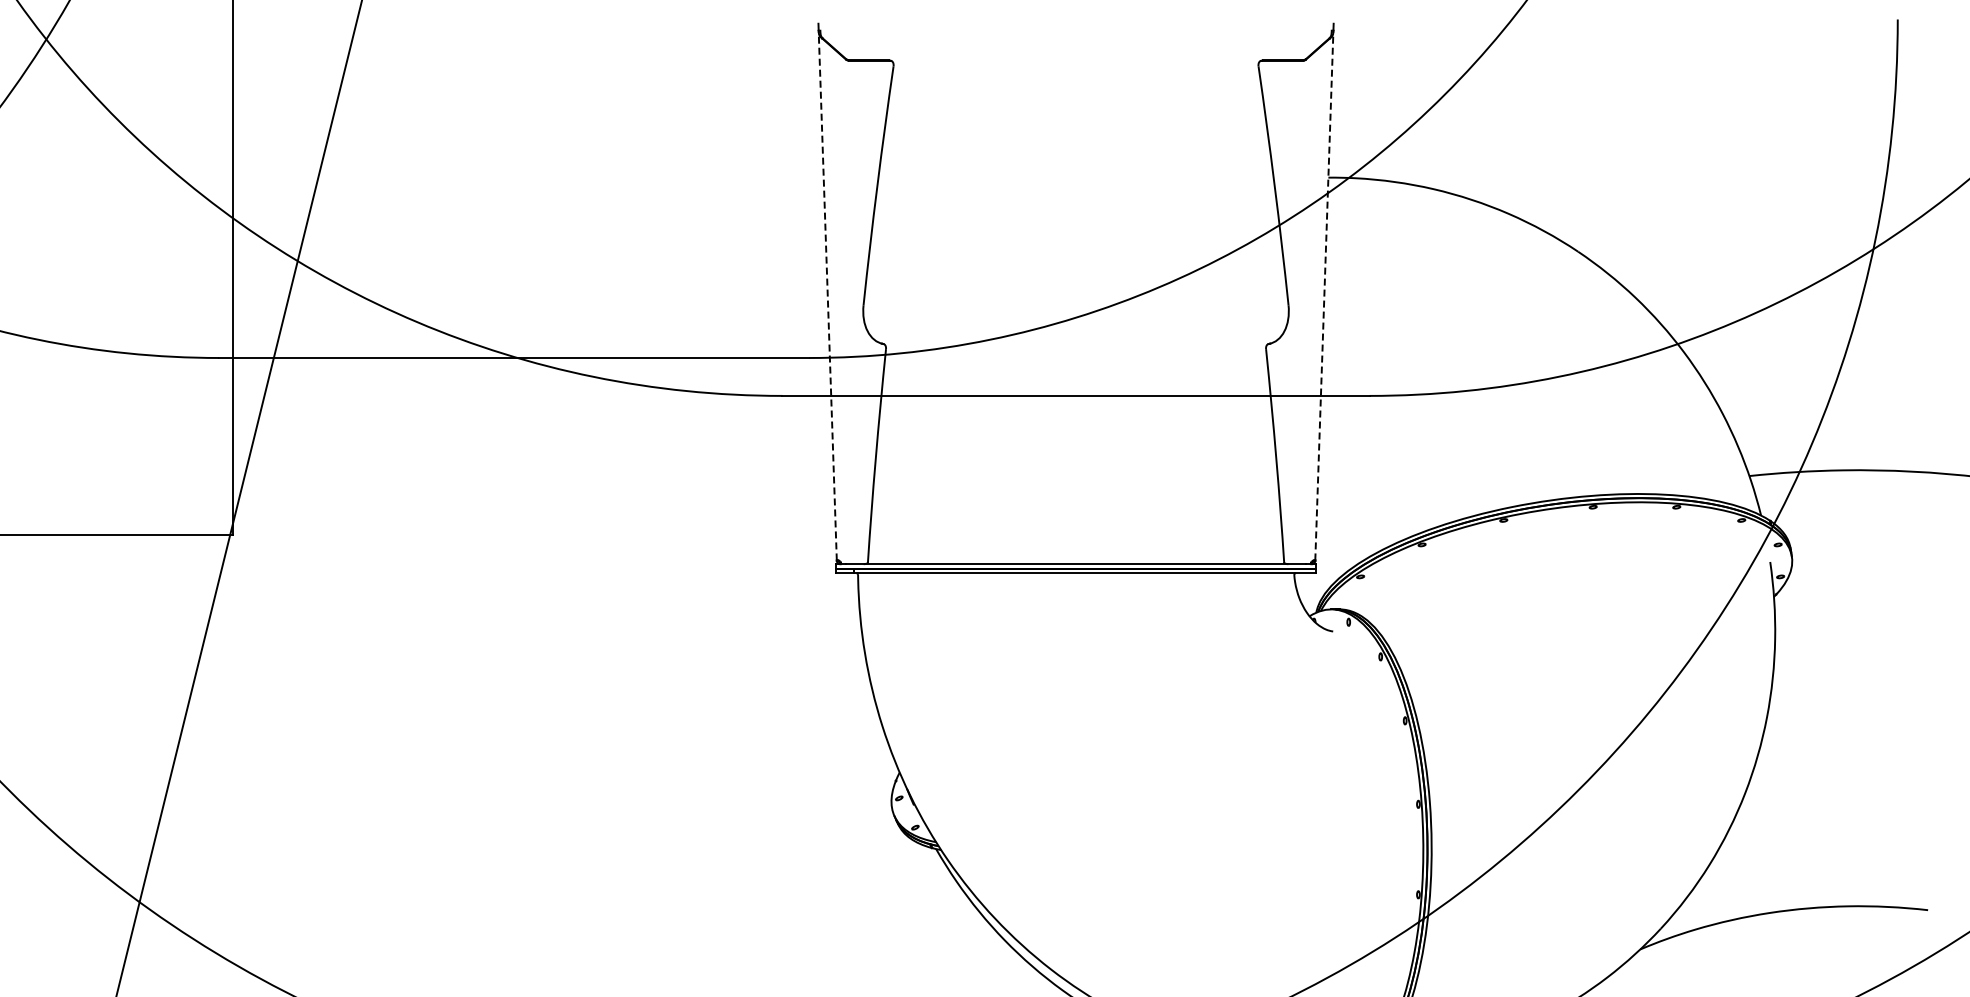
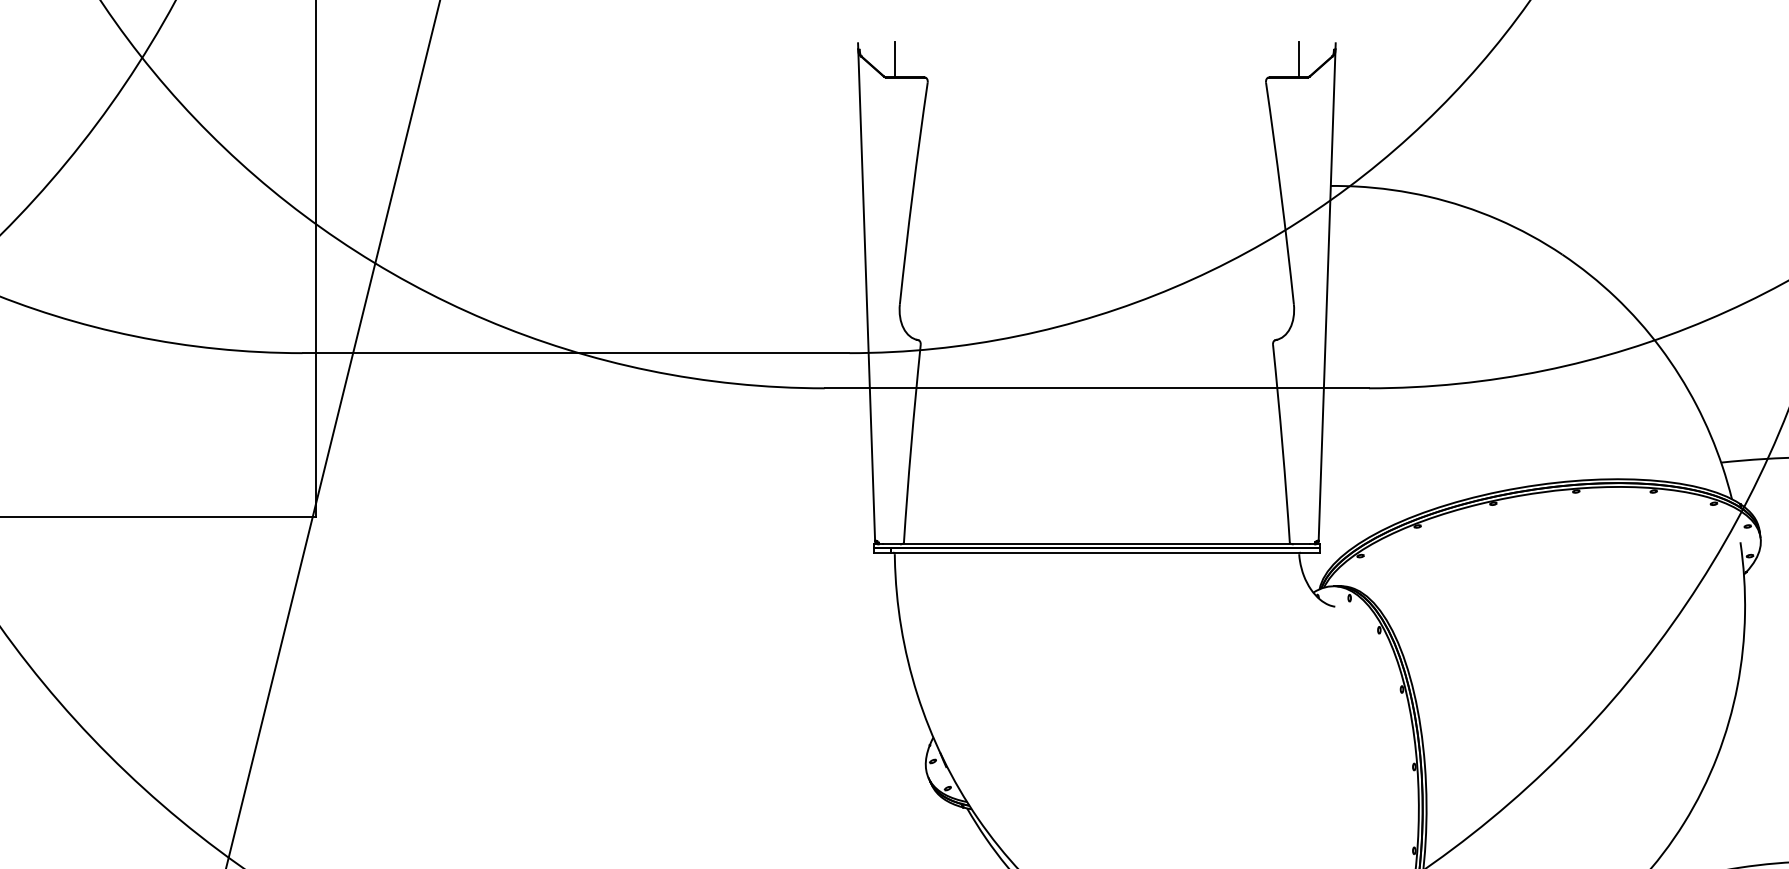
line: (858, 41) -> (895, 59), added
line: (1294, 41) -> (1299, 59), added
line: (827, 294) -> (866, 294), dashed -> solid
line: (1324, 294) -> (1327, 294), dashed -> solid

